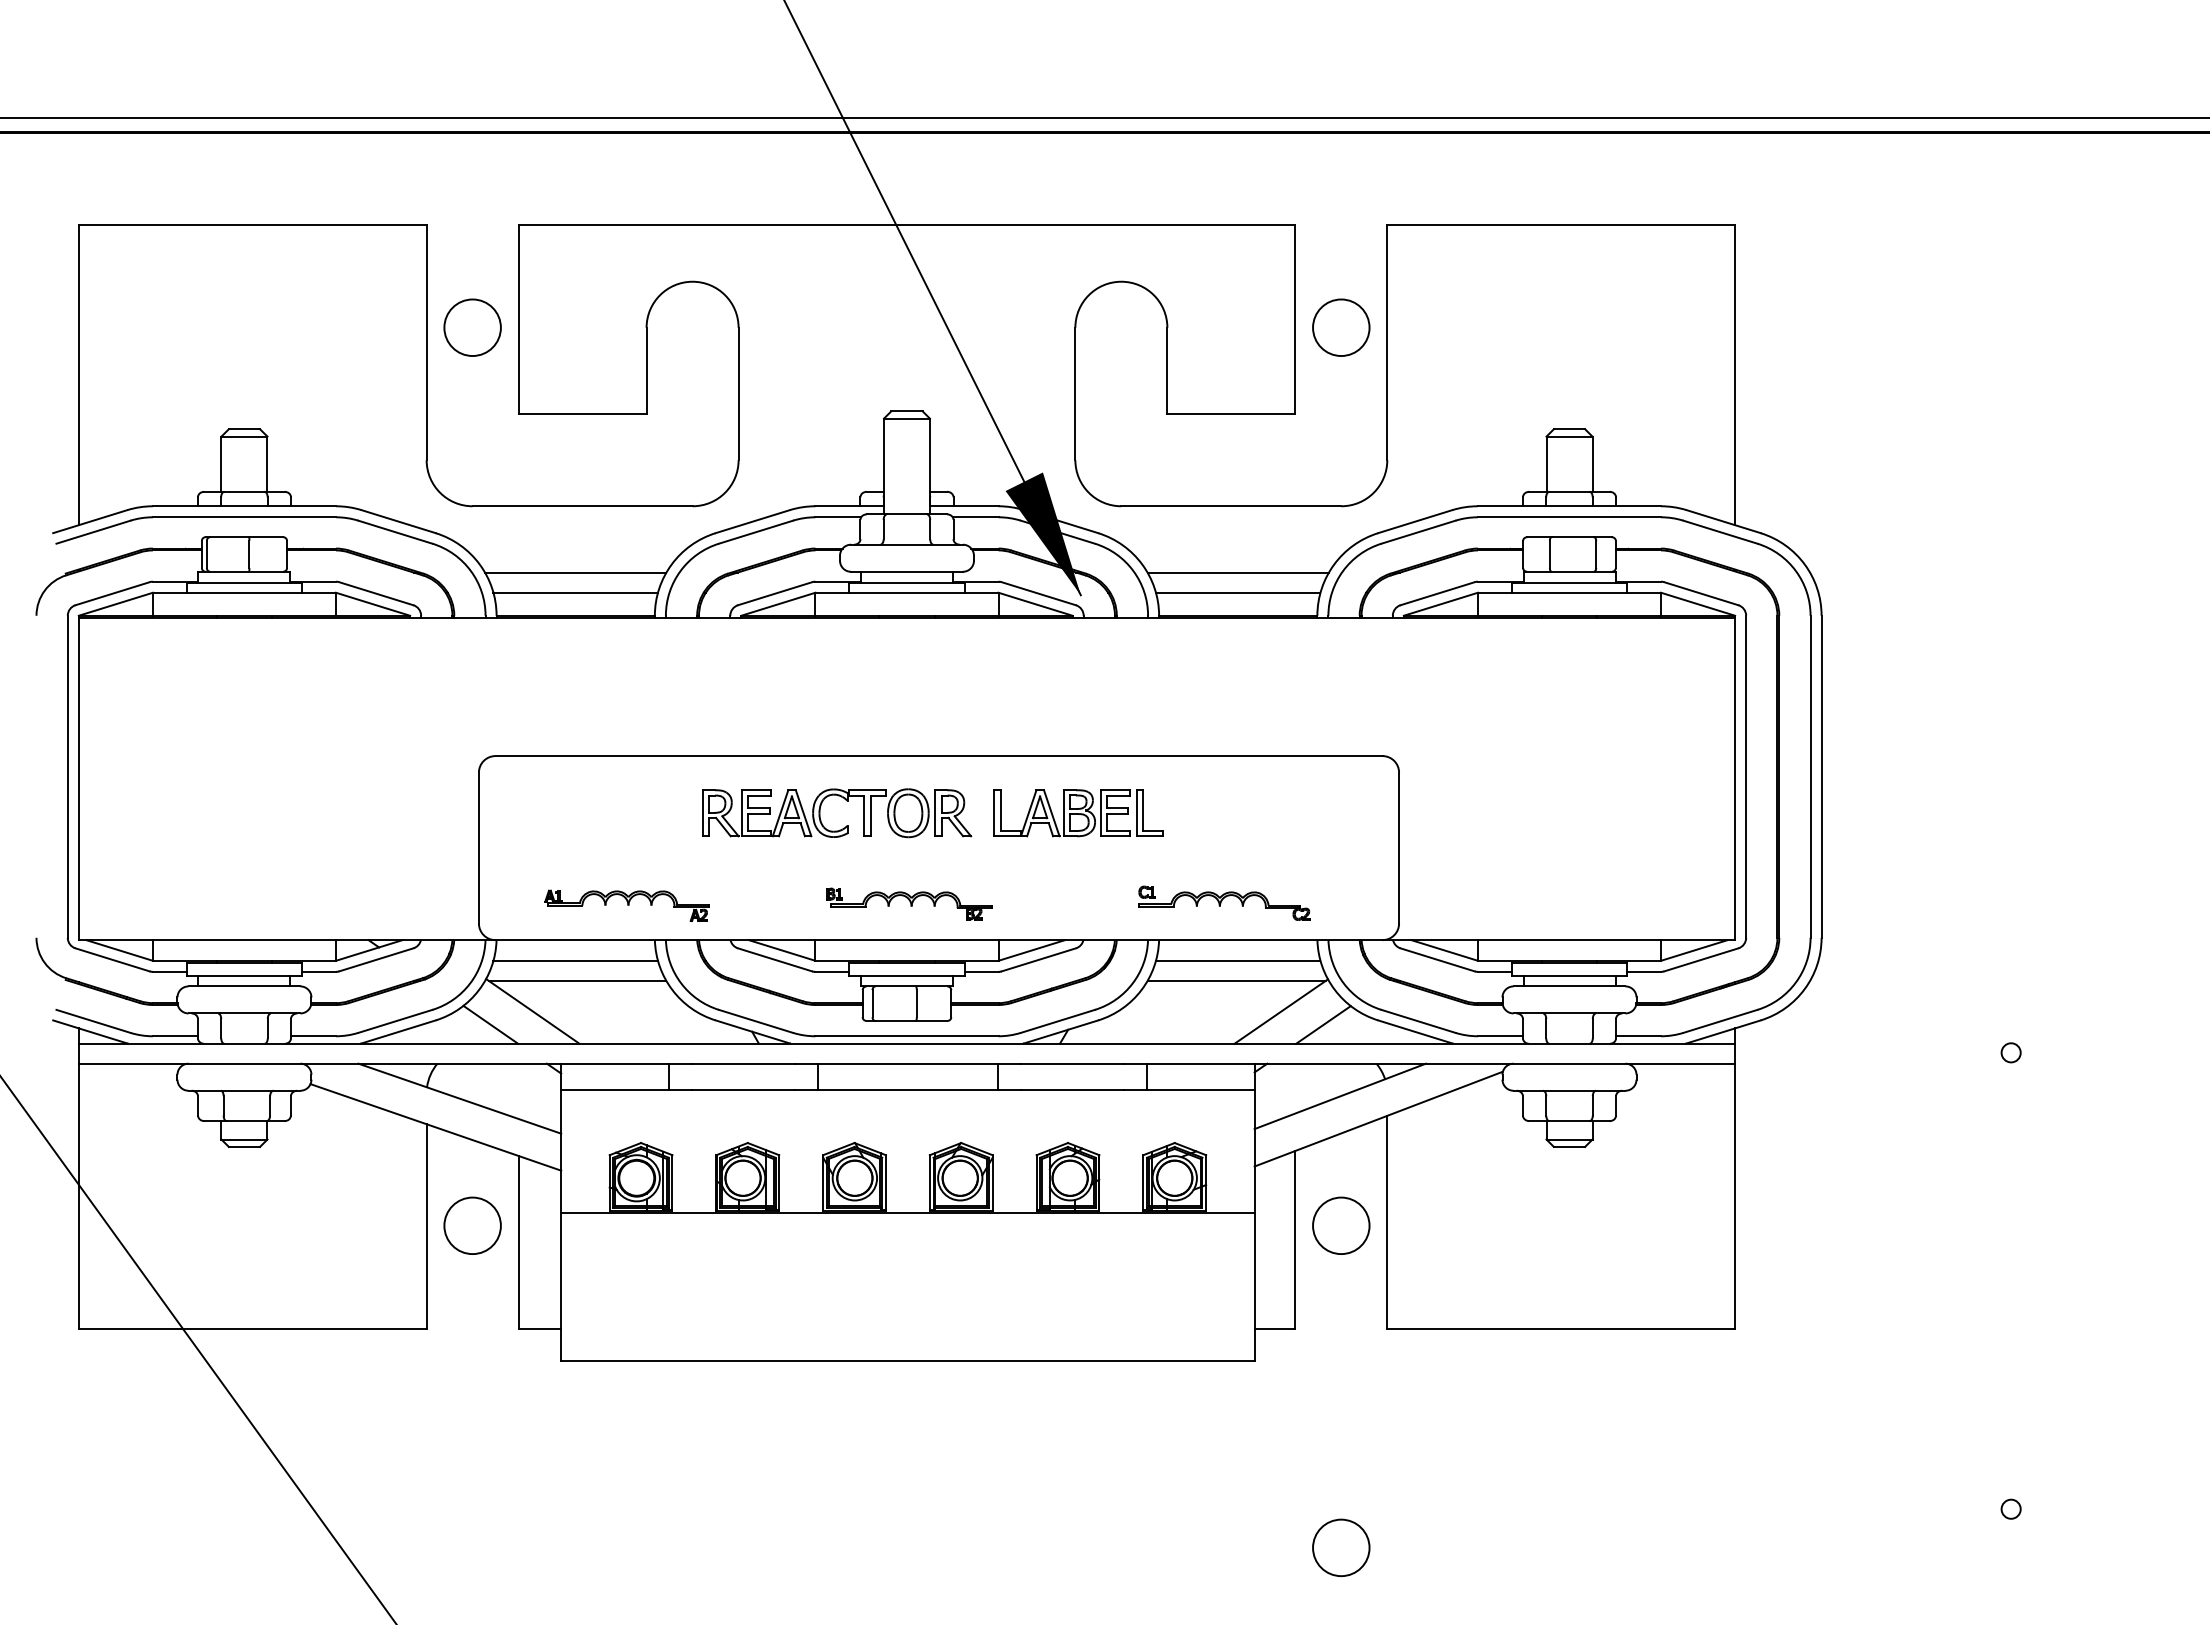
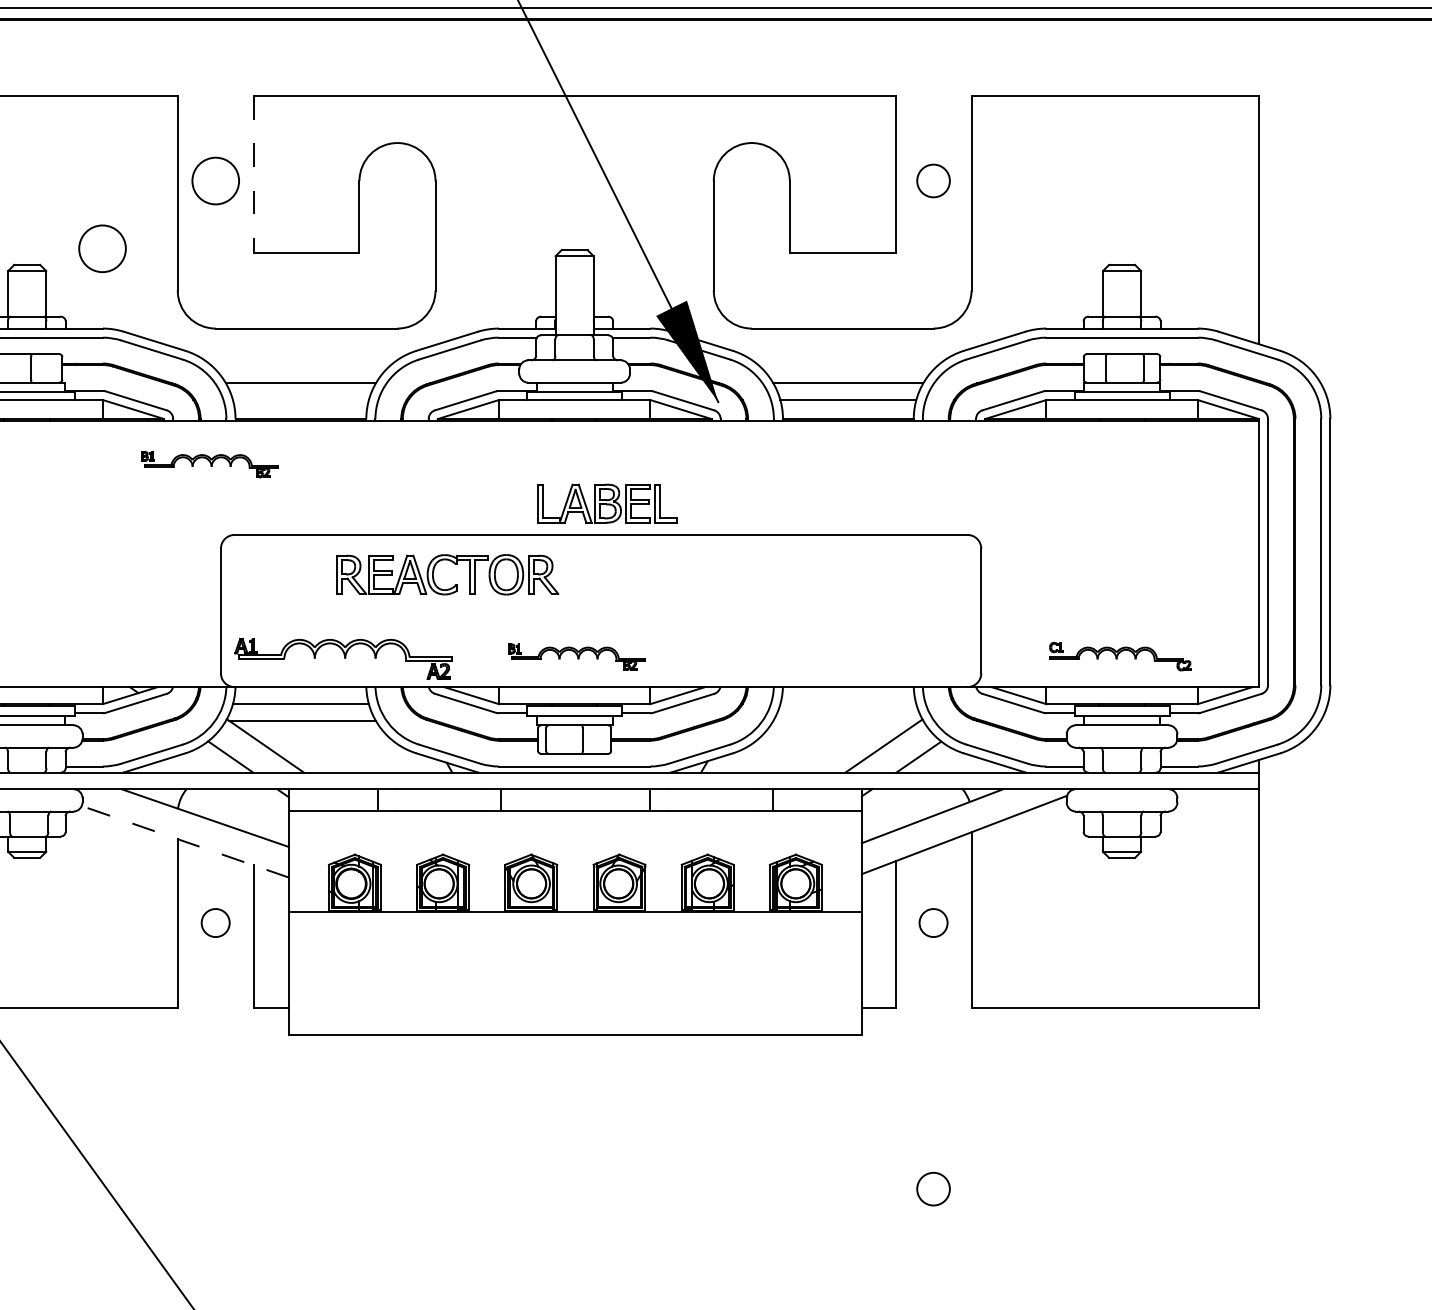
line: (518, 319) -> (253, 174), solid -> dashed
circle: (1341, 327) -> (933, 180), size x0.7
circle: (335, 409) -> (102, 248), added
line: (575, 592) -> (300, 399), removed
part: (465, 670) -> (209, 464), added
part: (846, 801) -> (455, 565), moved
part: (1078, 813) -> (607, 503), moved
part: (1224, 902) -> (1120, 655), moved
part: (626, 905) -> (342, 658), size x1.6
line: (1237, 960) -> (847, 703), removed
line: (1236, 981) -> (846, 721), removed
line: (435, 1127) -> (185, 841), solid -> dashed
circle: (472, 1225) -> (215, 922), size x0.6
circle: (1341, 1225) -> (933, 922), size x0.6
circle: (1341, 1547) -> (933, 1188), size x0.7

